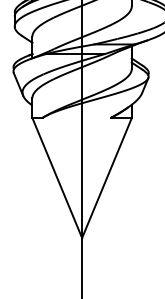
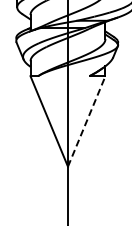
line: (106, 178) -> (86, 121), solid -> dashed

